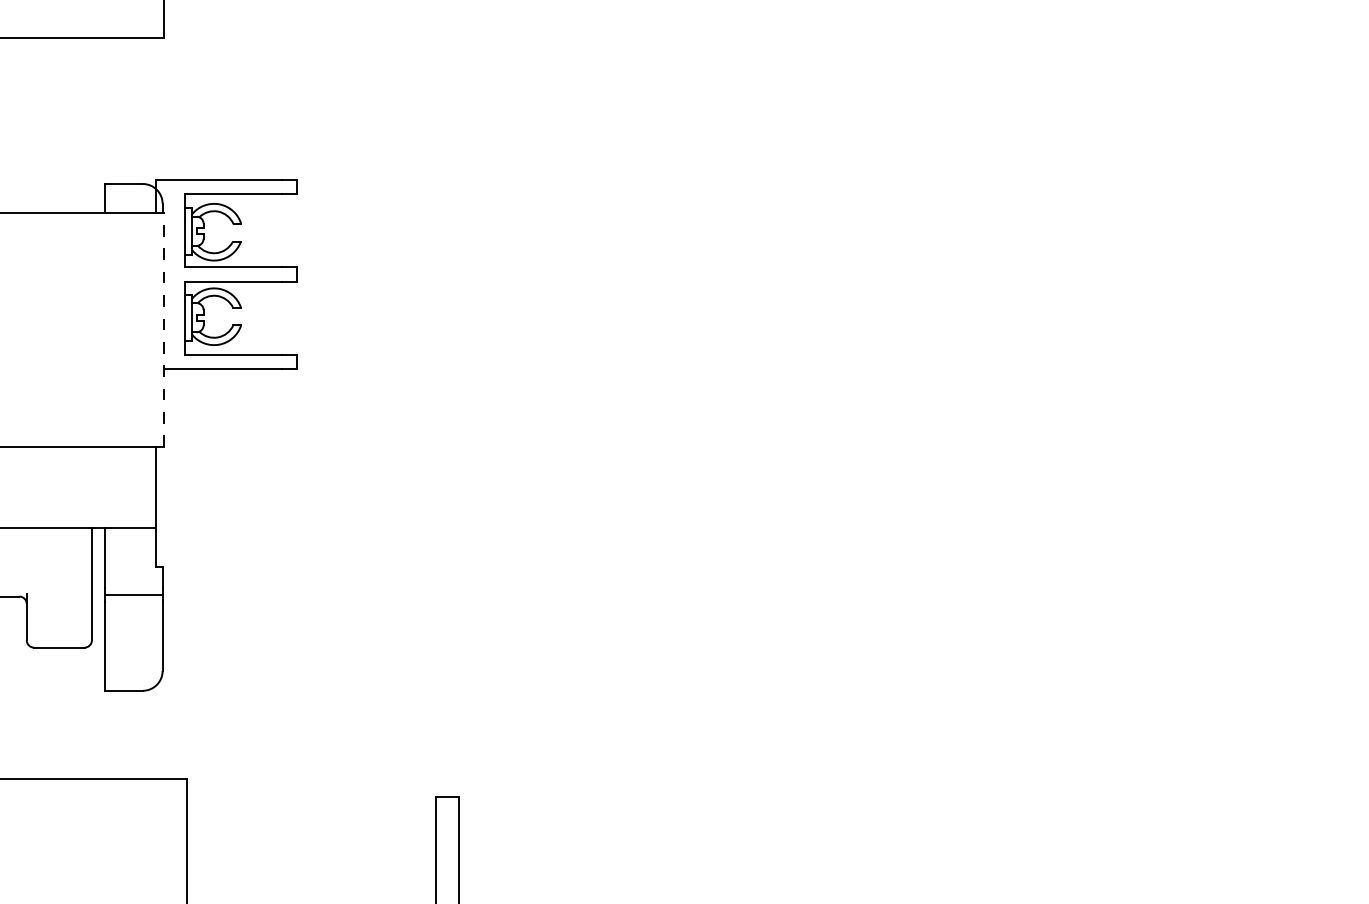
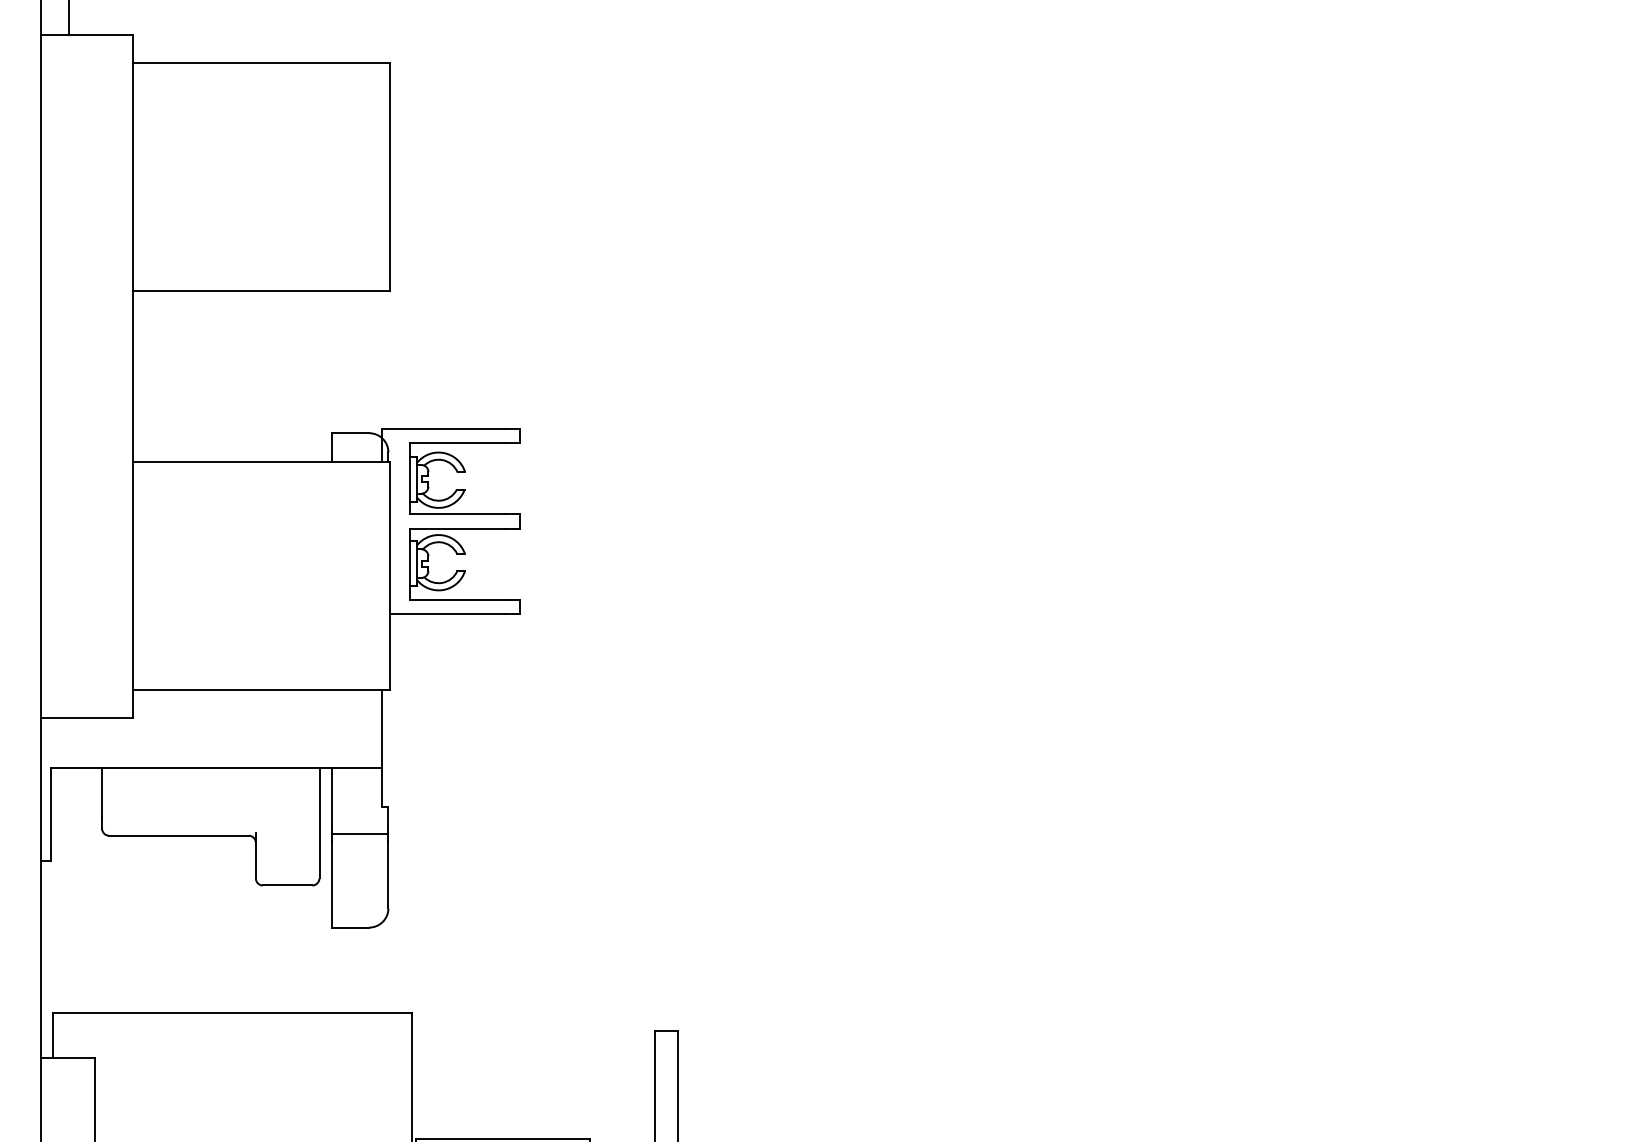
line: (163, 329) -> (389, 575), dashed -> solid

